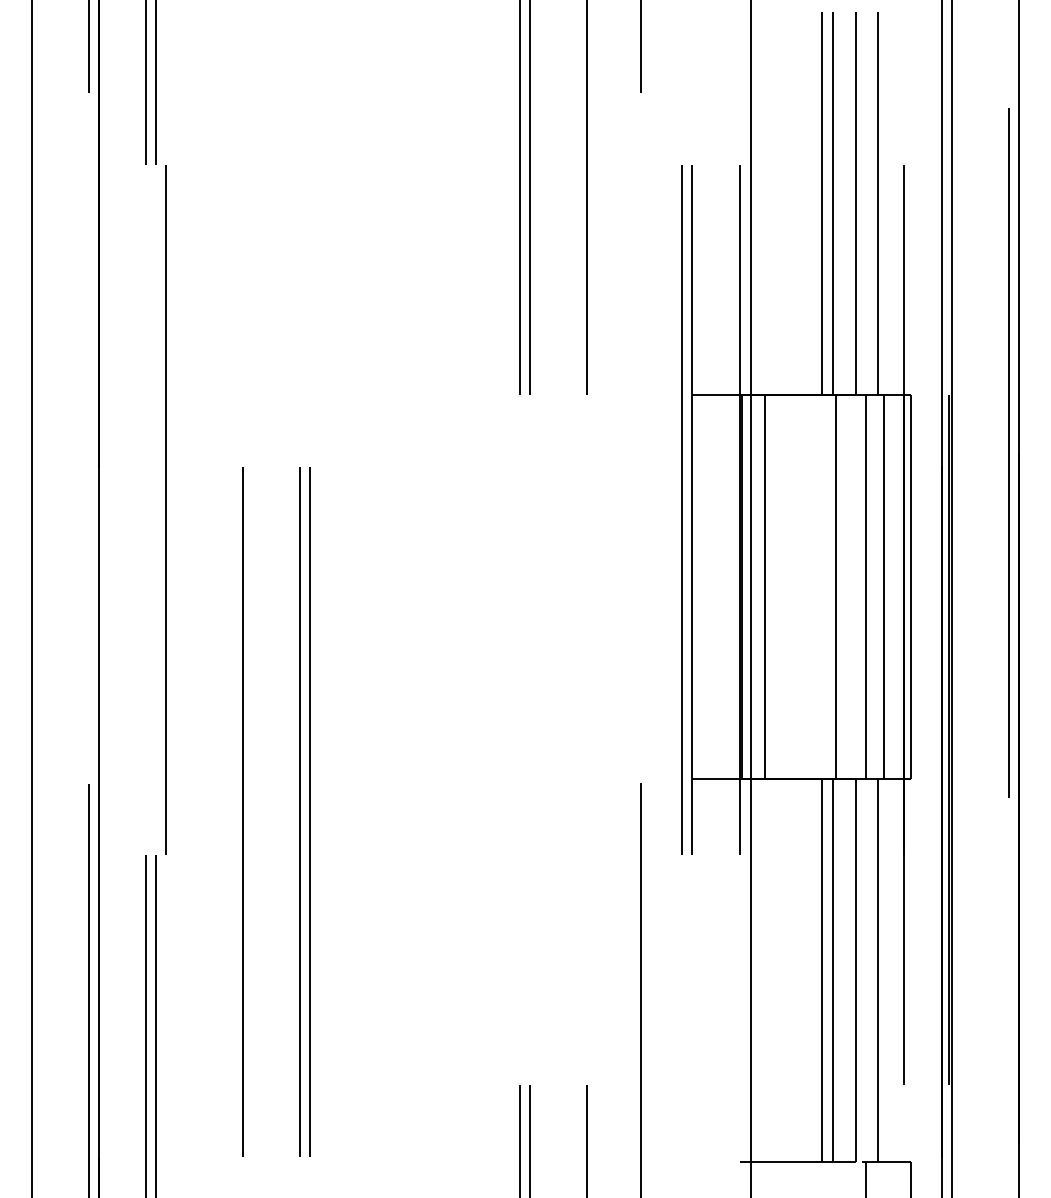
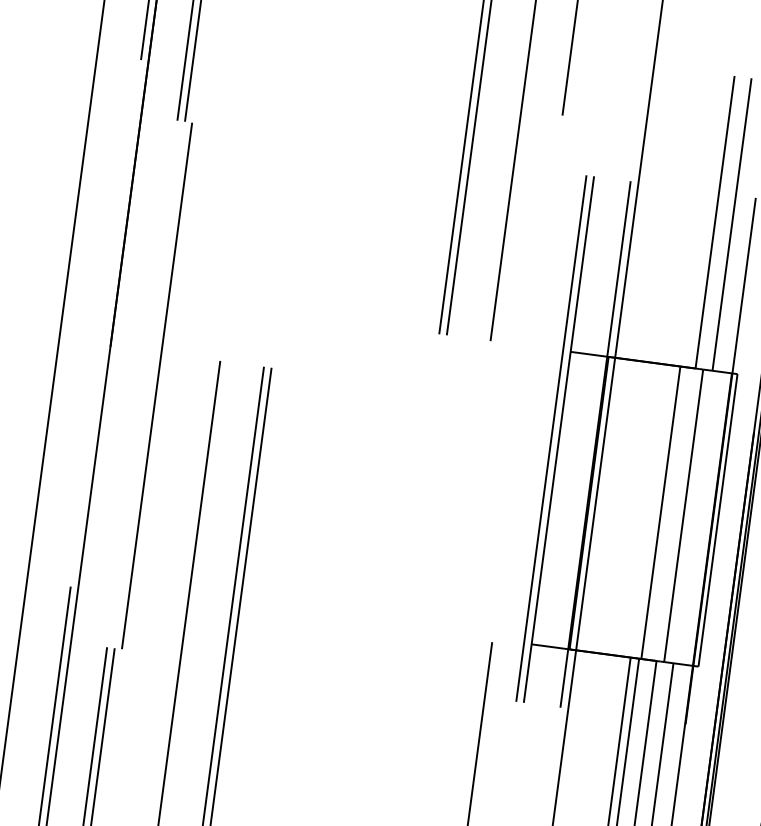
line: (822, 203) -> (689, 218), removed
line: (833, 203) -> (697, 219), removed
line: (765, 586) -> (607, 505), removed
line: (883, 586) -> (697, 517), removed

